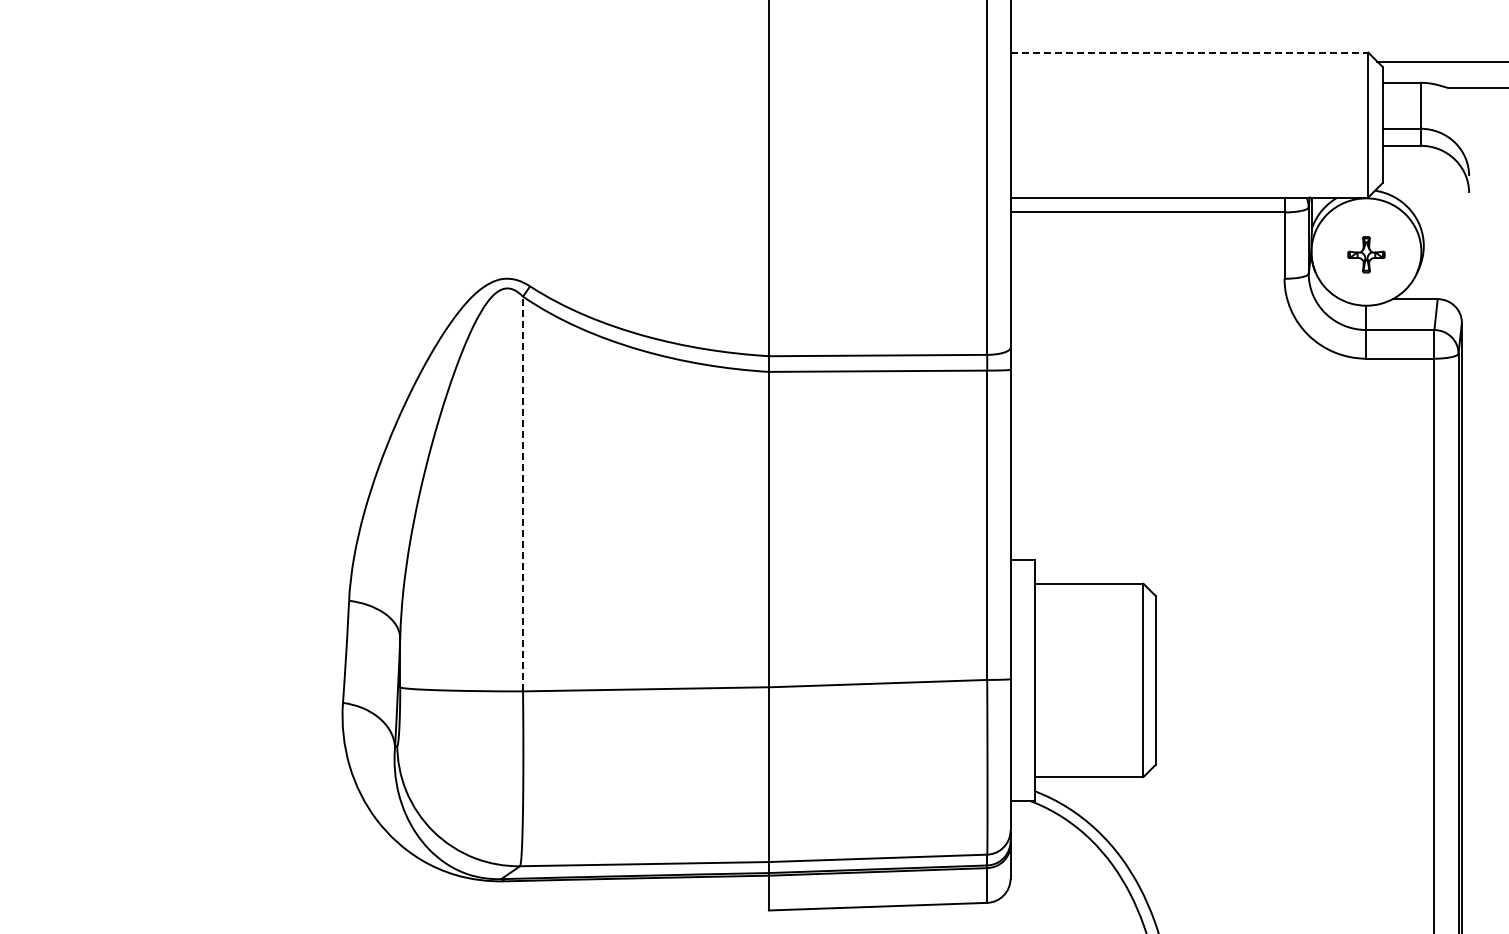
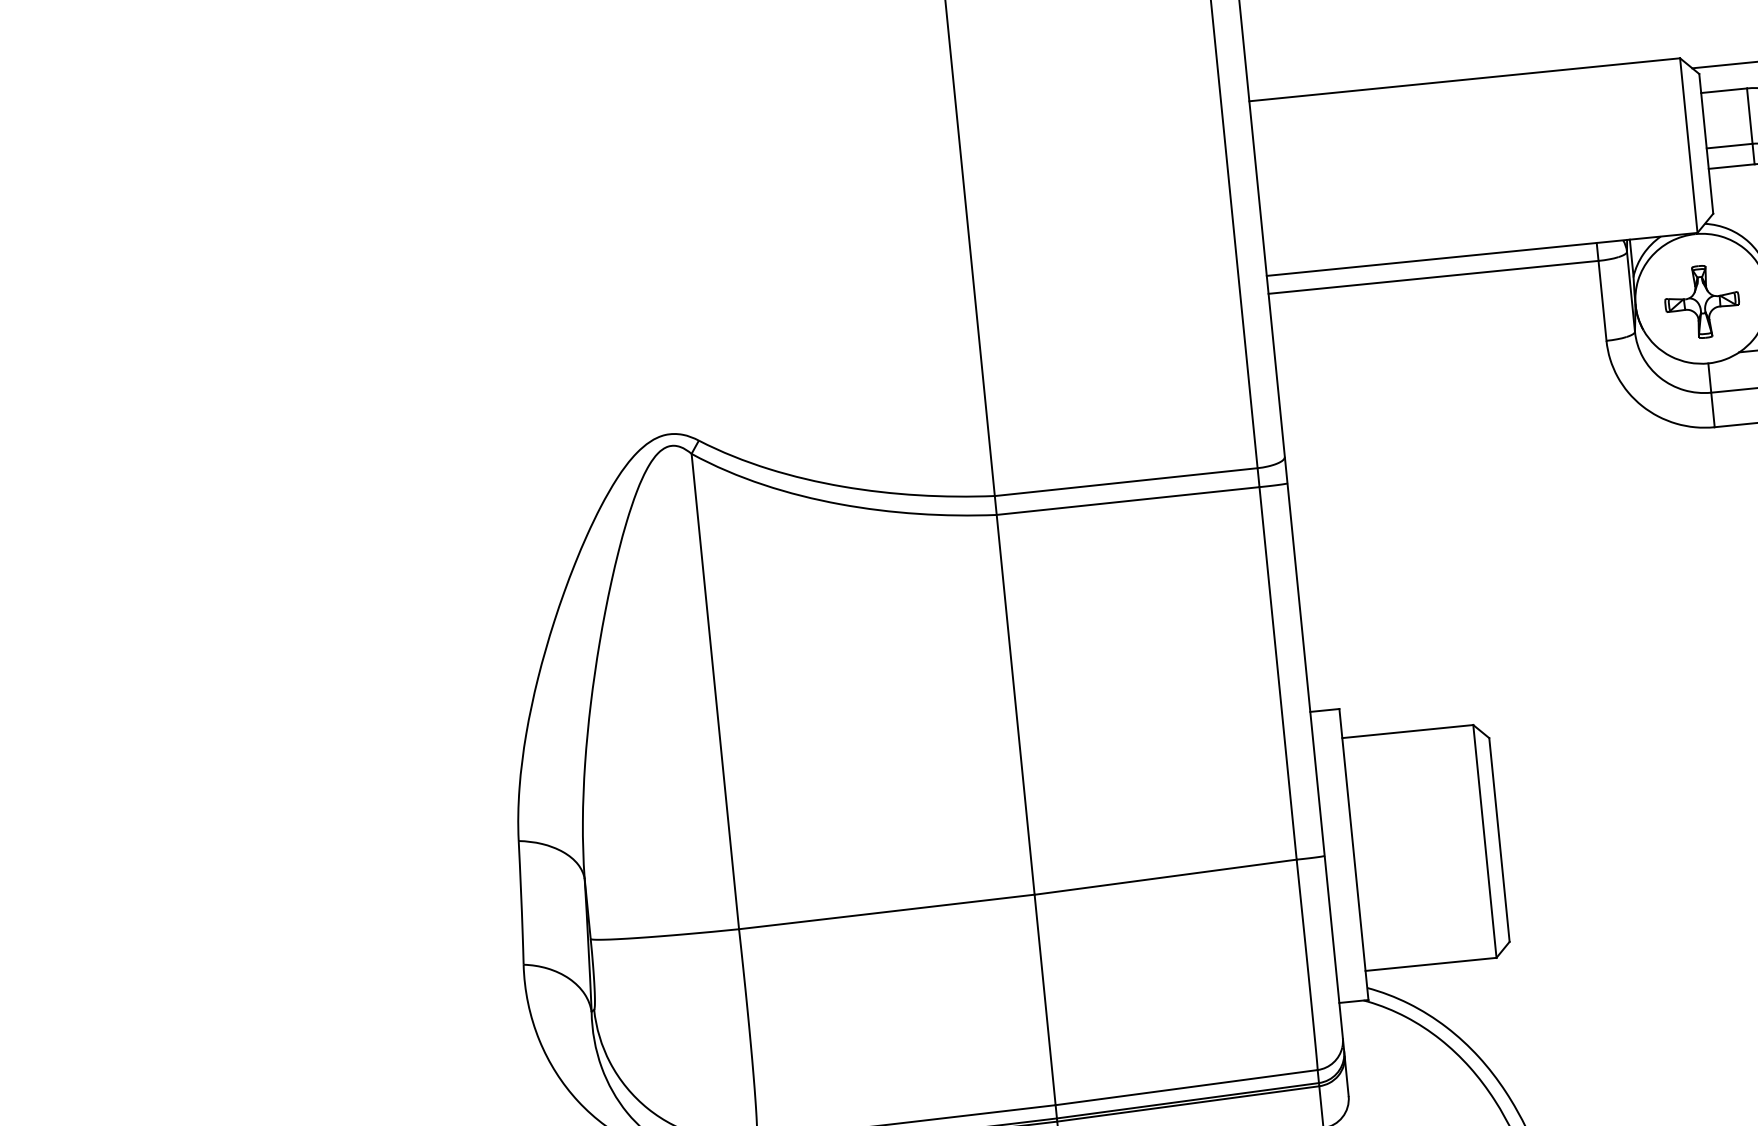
line: (1189, 52) -> (1464, 79), dashed -> solid
part: (1366, 254) -> (1702, 301), size x1.67
line: (523, 493) -> (715, 690), dashed -> solid

